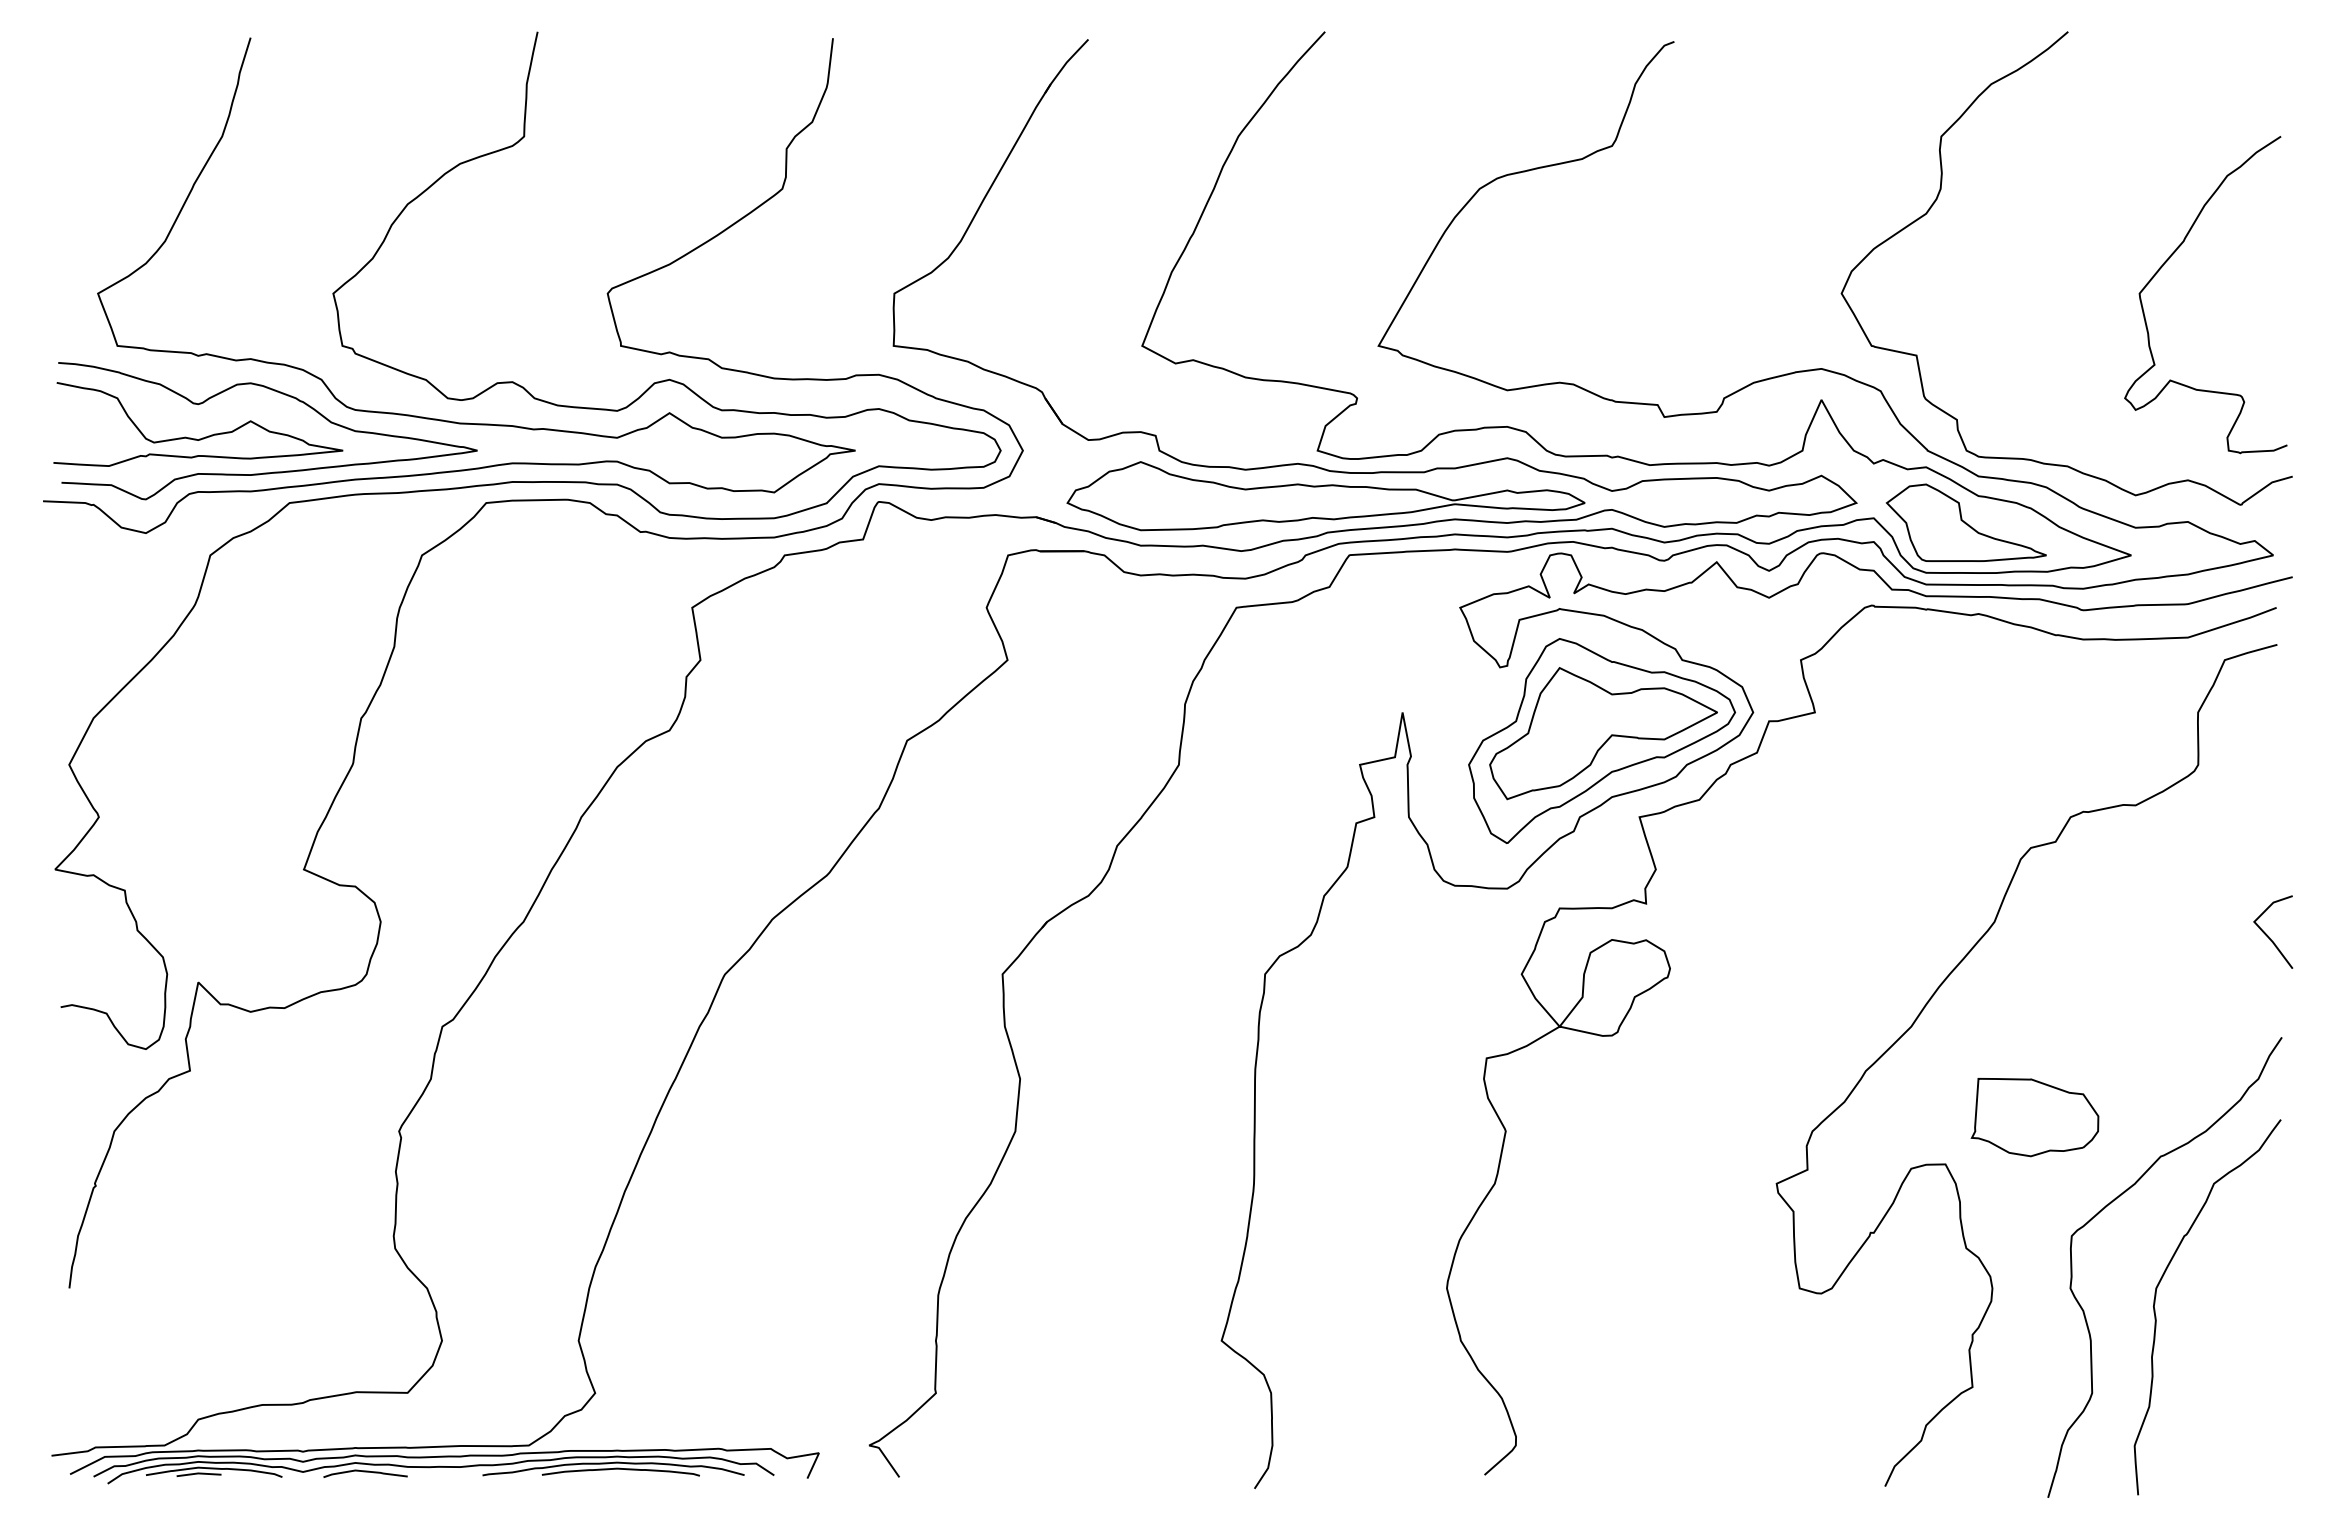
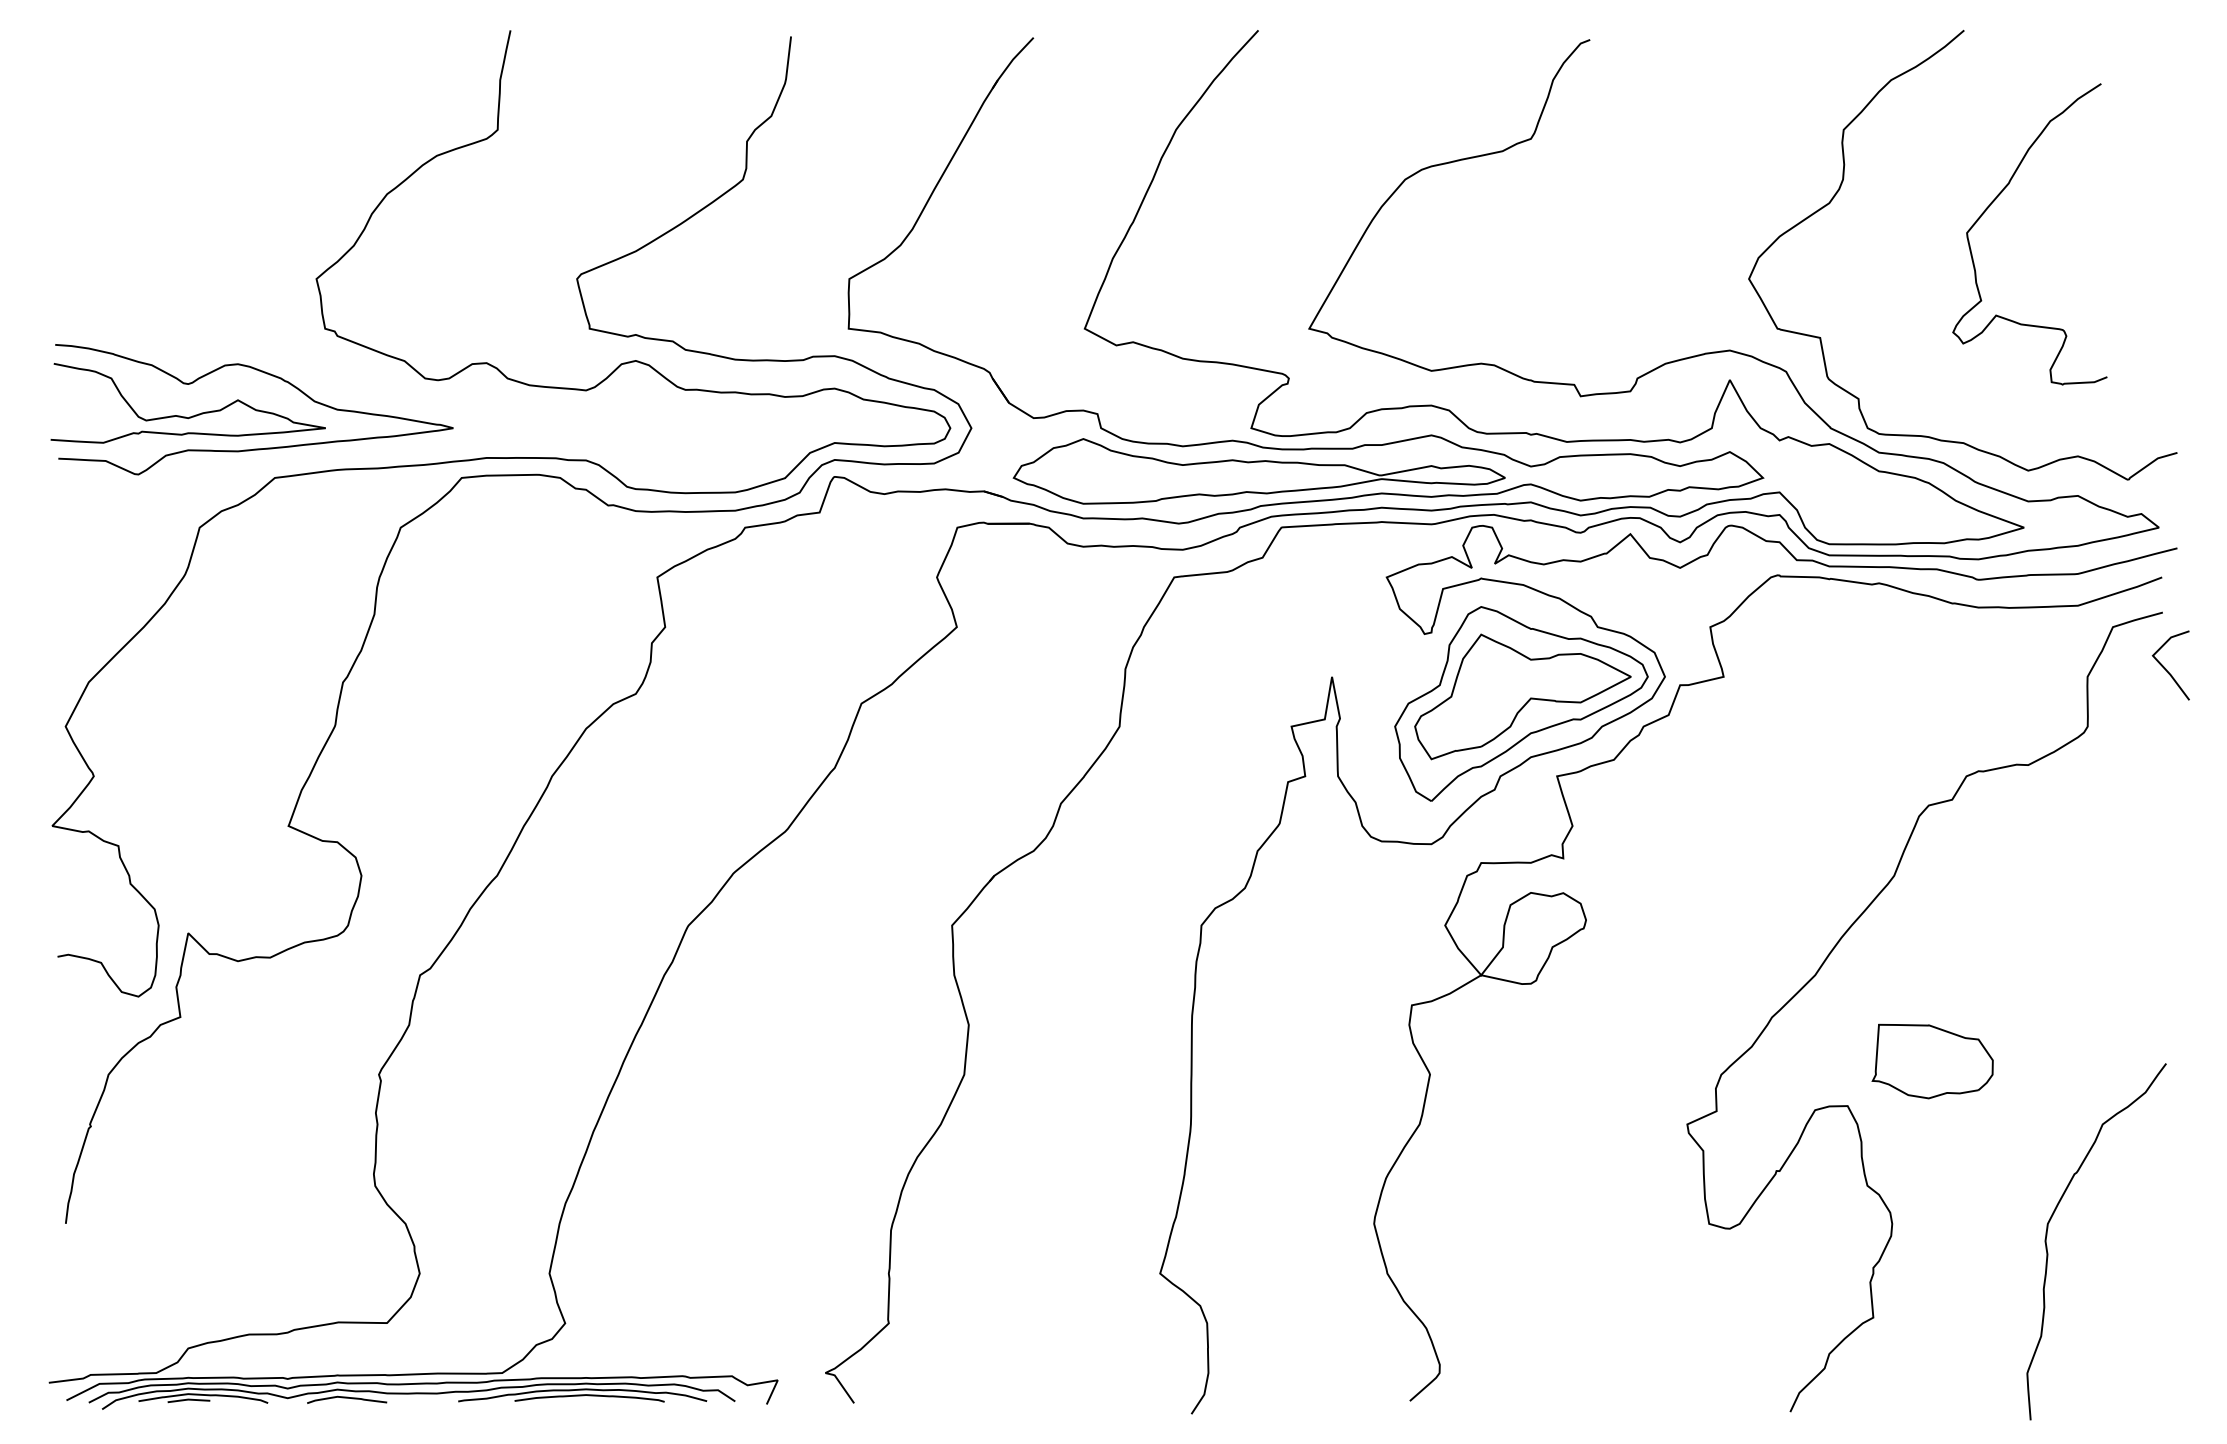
curve: (2169, 259) -> (1995, 200), moved
curve: (429, 417) -> (407, 396), removed
part: (1966, 522) -> (1867, 496), removed
line: (2267, 934) -> (2165, 667), moved
curve: (2116, 1199) -> (2010, 1139), removed

